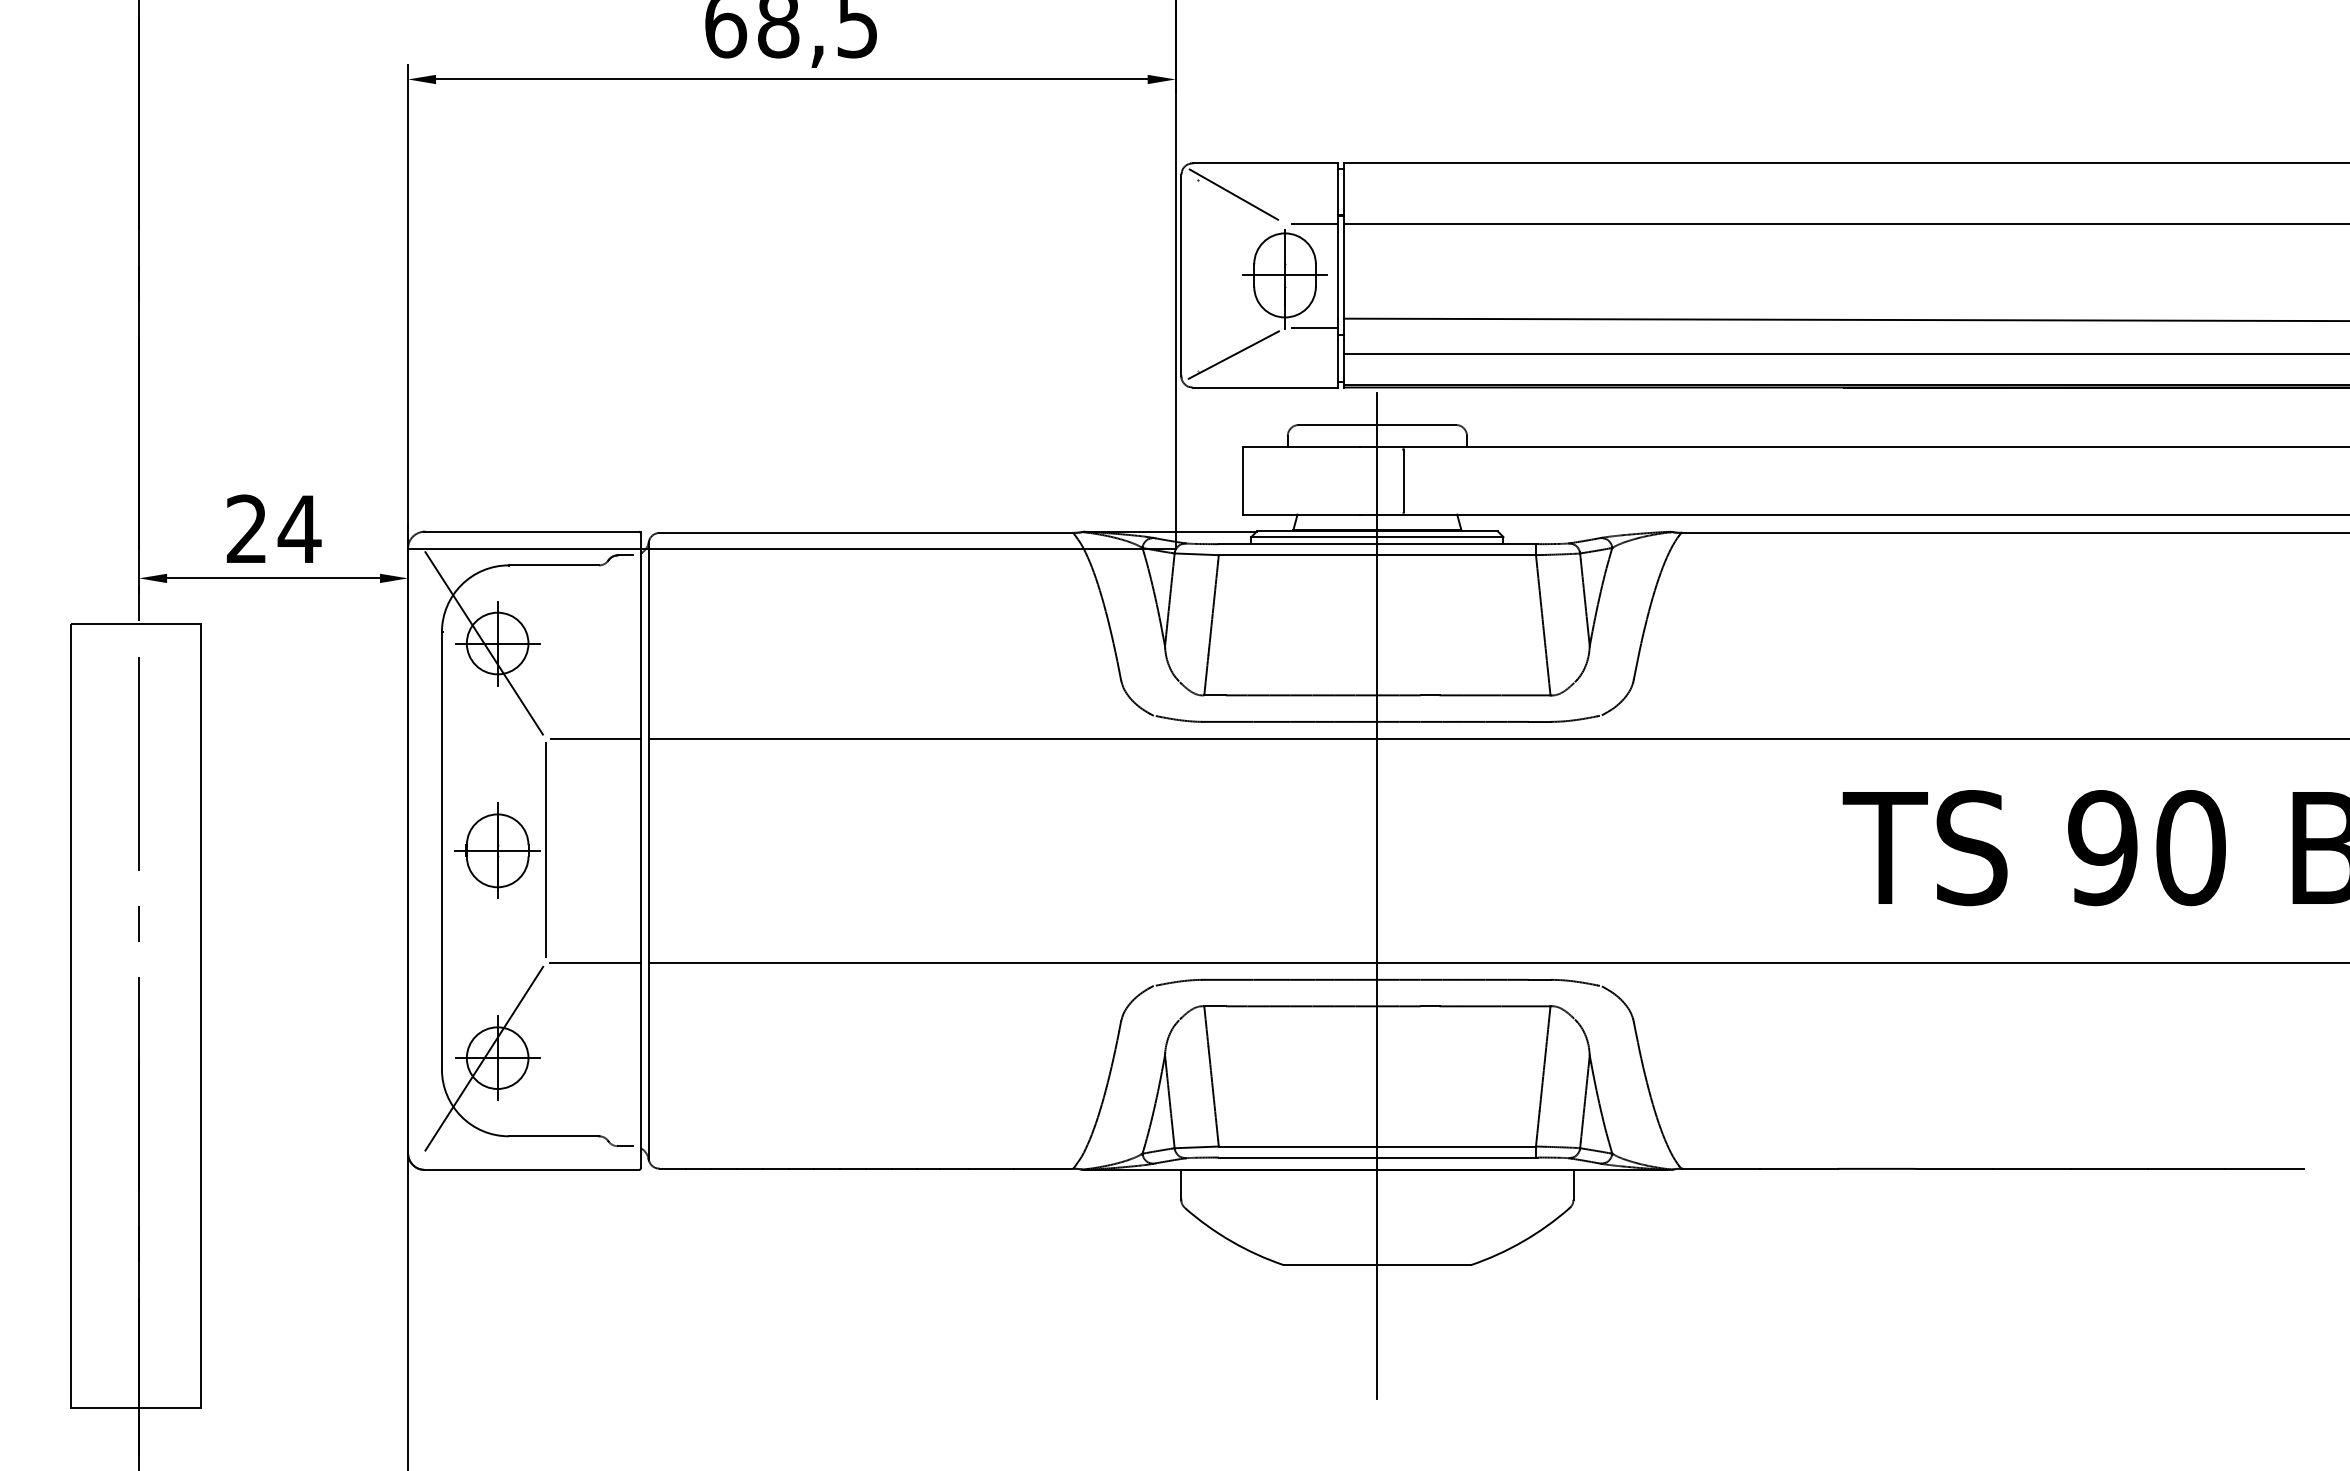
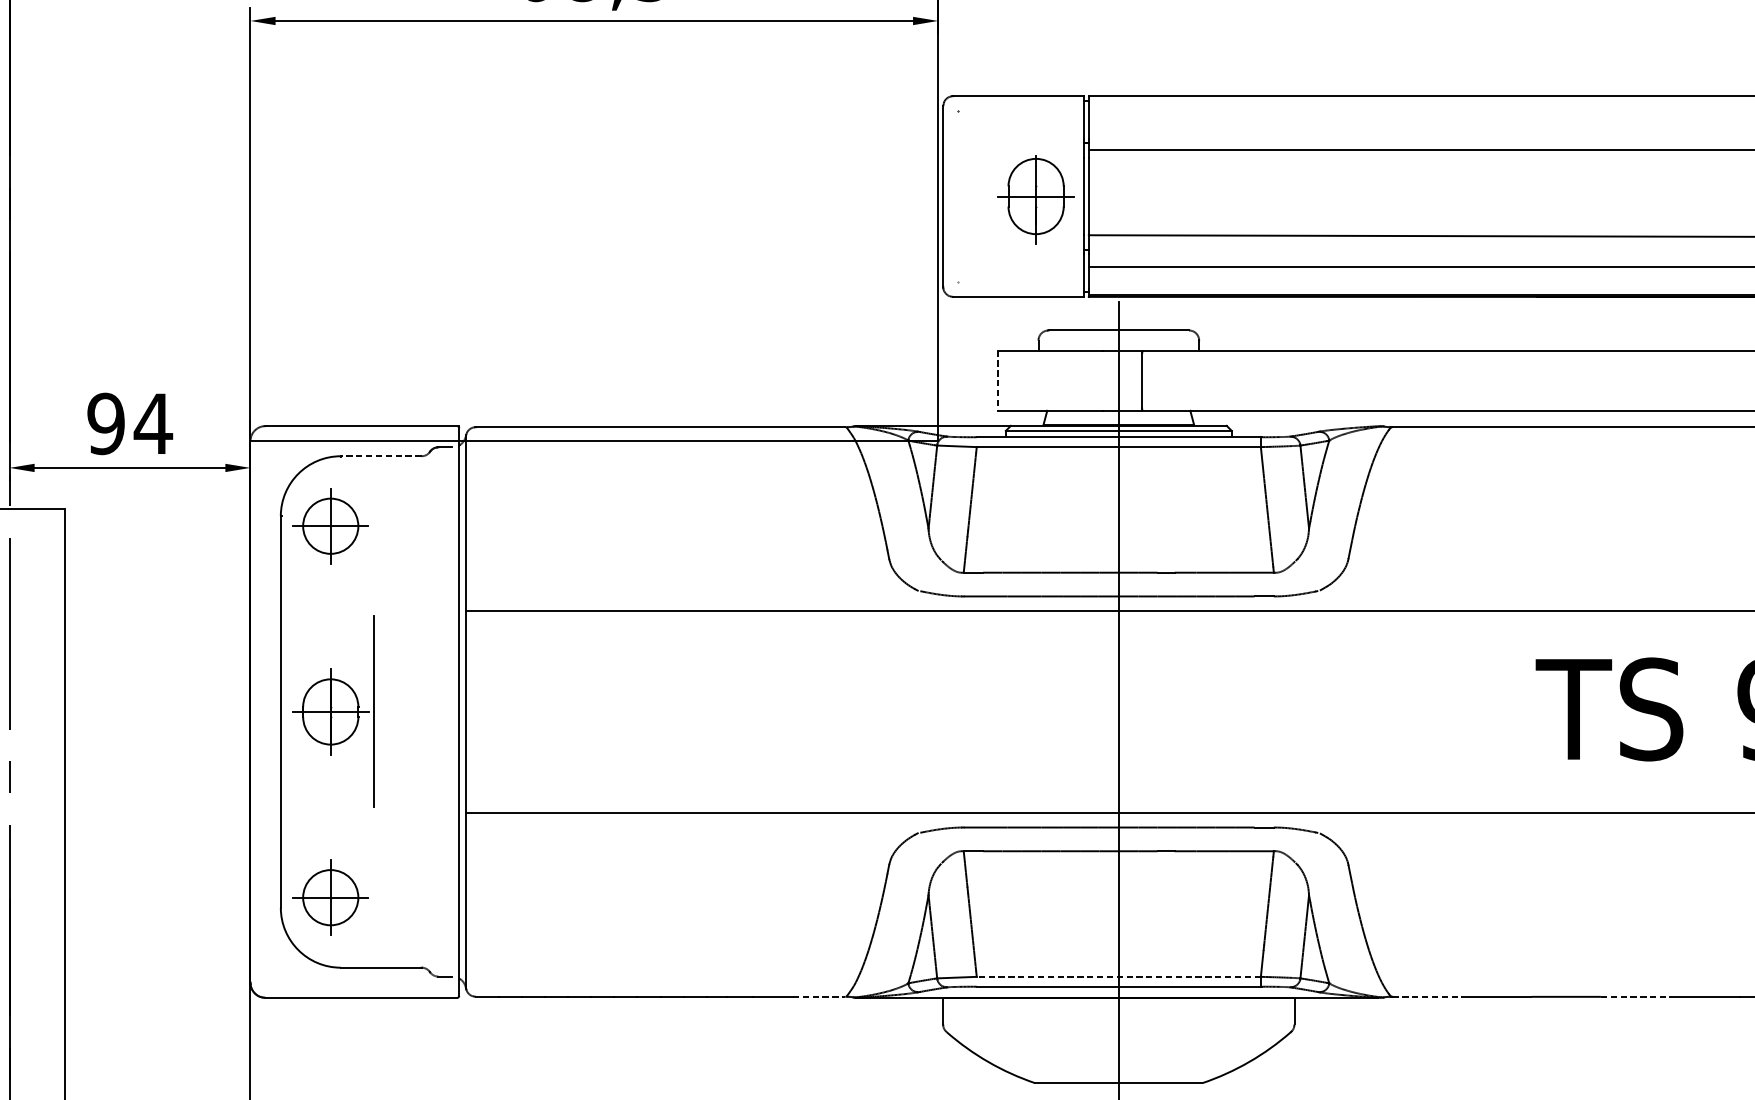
line: (1233, 194) -> (989, 124), removed
line: (1314, 223) -> (1062, 149), removed
line: (1314, 328) -> (1062, 244), removed
line: (1233, 354) -> (989, 267), removed
line: (1242, 481) -> (997, 381), solid -> dashed
text: (246, 529) -> (105, 424), 24 -> 94
line: (553, 565) -> (380, 456), solid -> dashed
line: (483, 643) -> (318, 526), removed
line: (595, 738) -> (418, 611), removed
line: (595, 963) -> (418, 812), removed
line: (484, 1058) -> (318, 897), removed
line: (1377, 1146) -> (1118, 976), solid -> dashed
line: (1043, 1168) -> (819, 996), solid -> dashed
line: (1721, 1168) -> (1427, 996), solid -> dashed
line: (1954, 1168) -> (1635, 996), solid -> dashed

